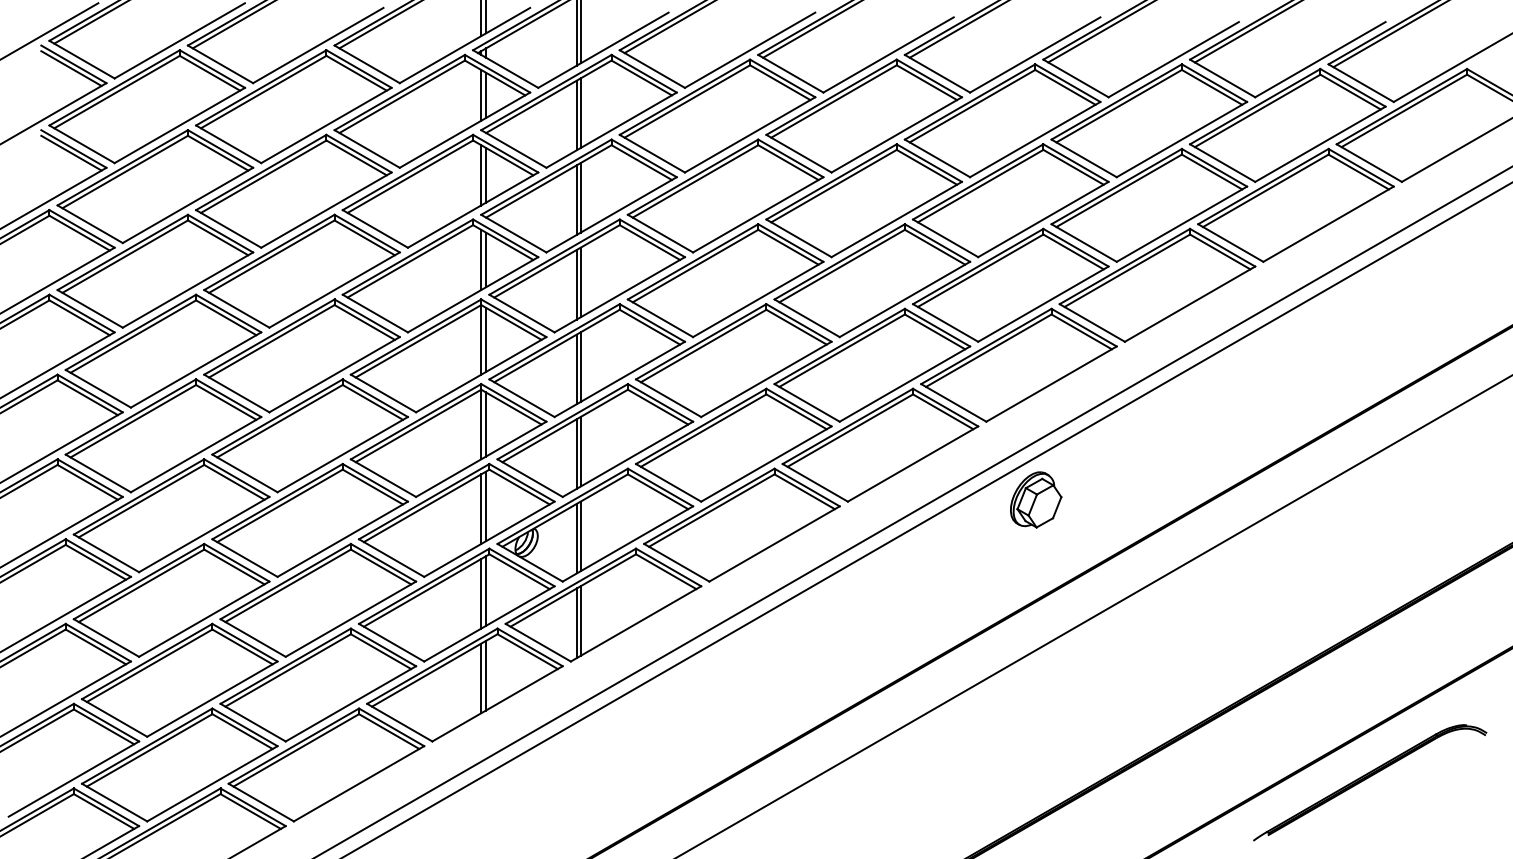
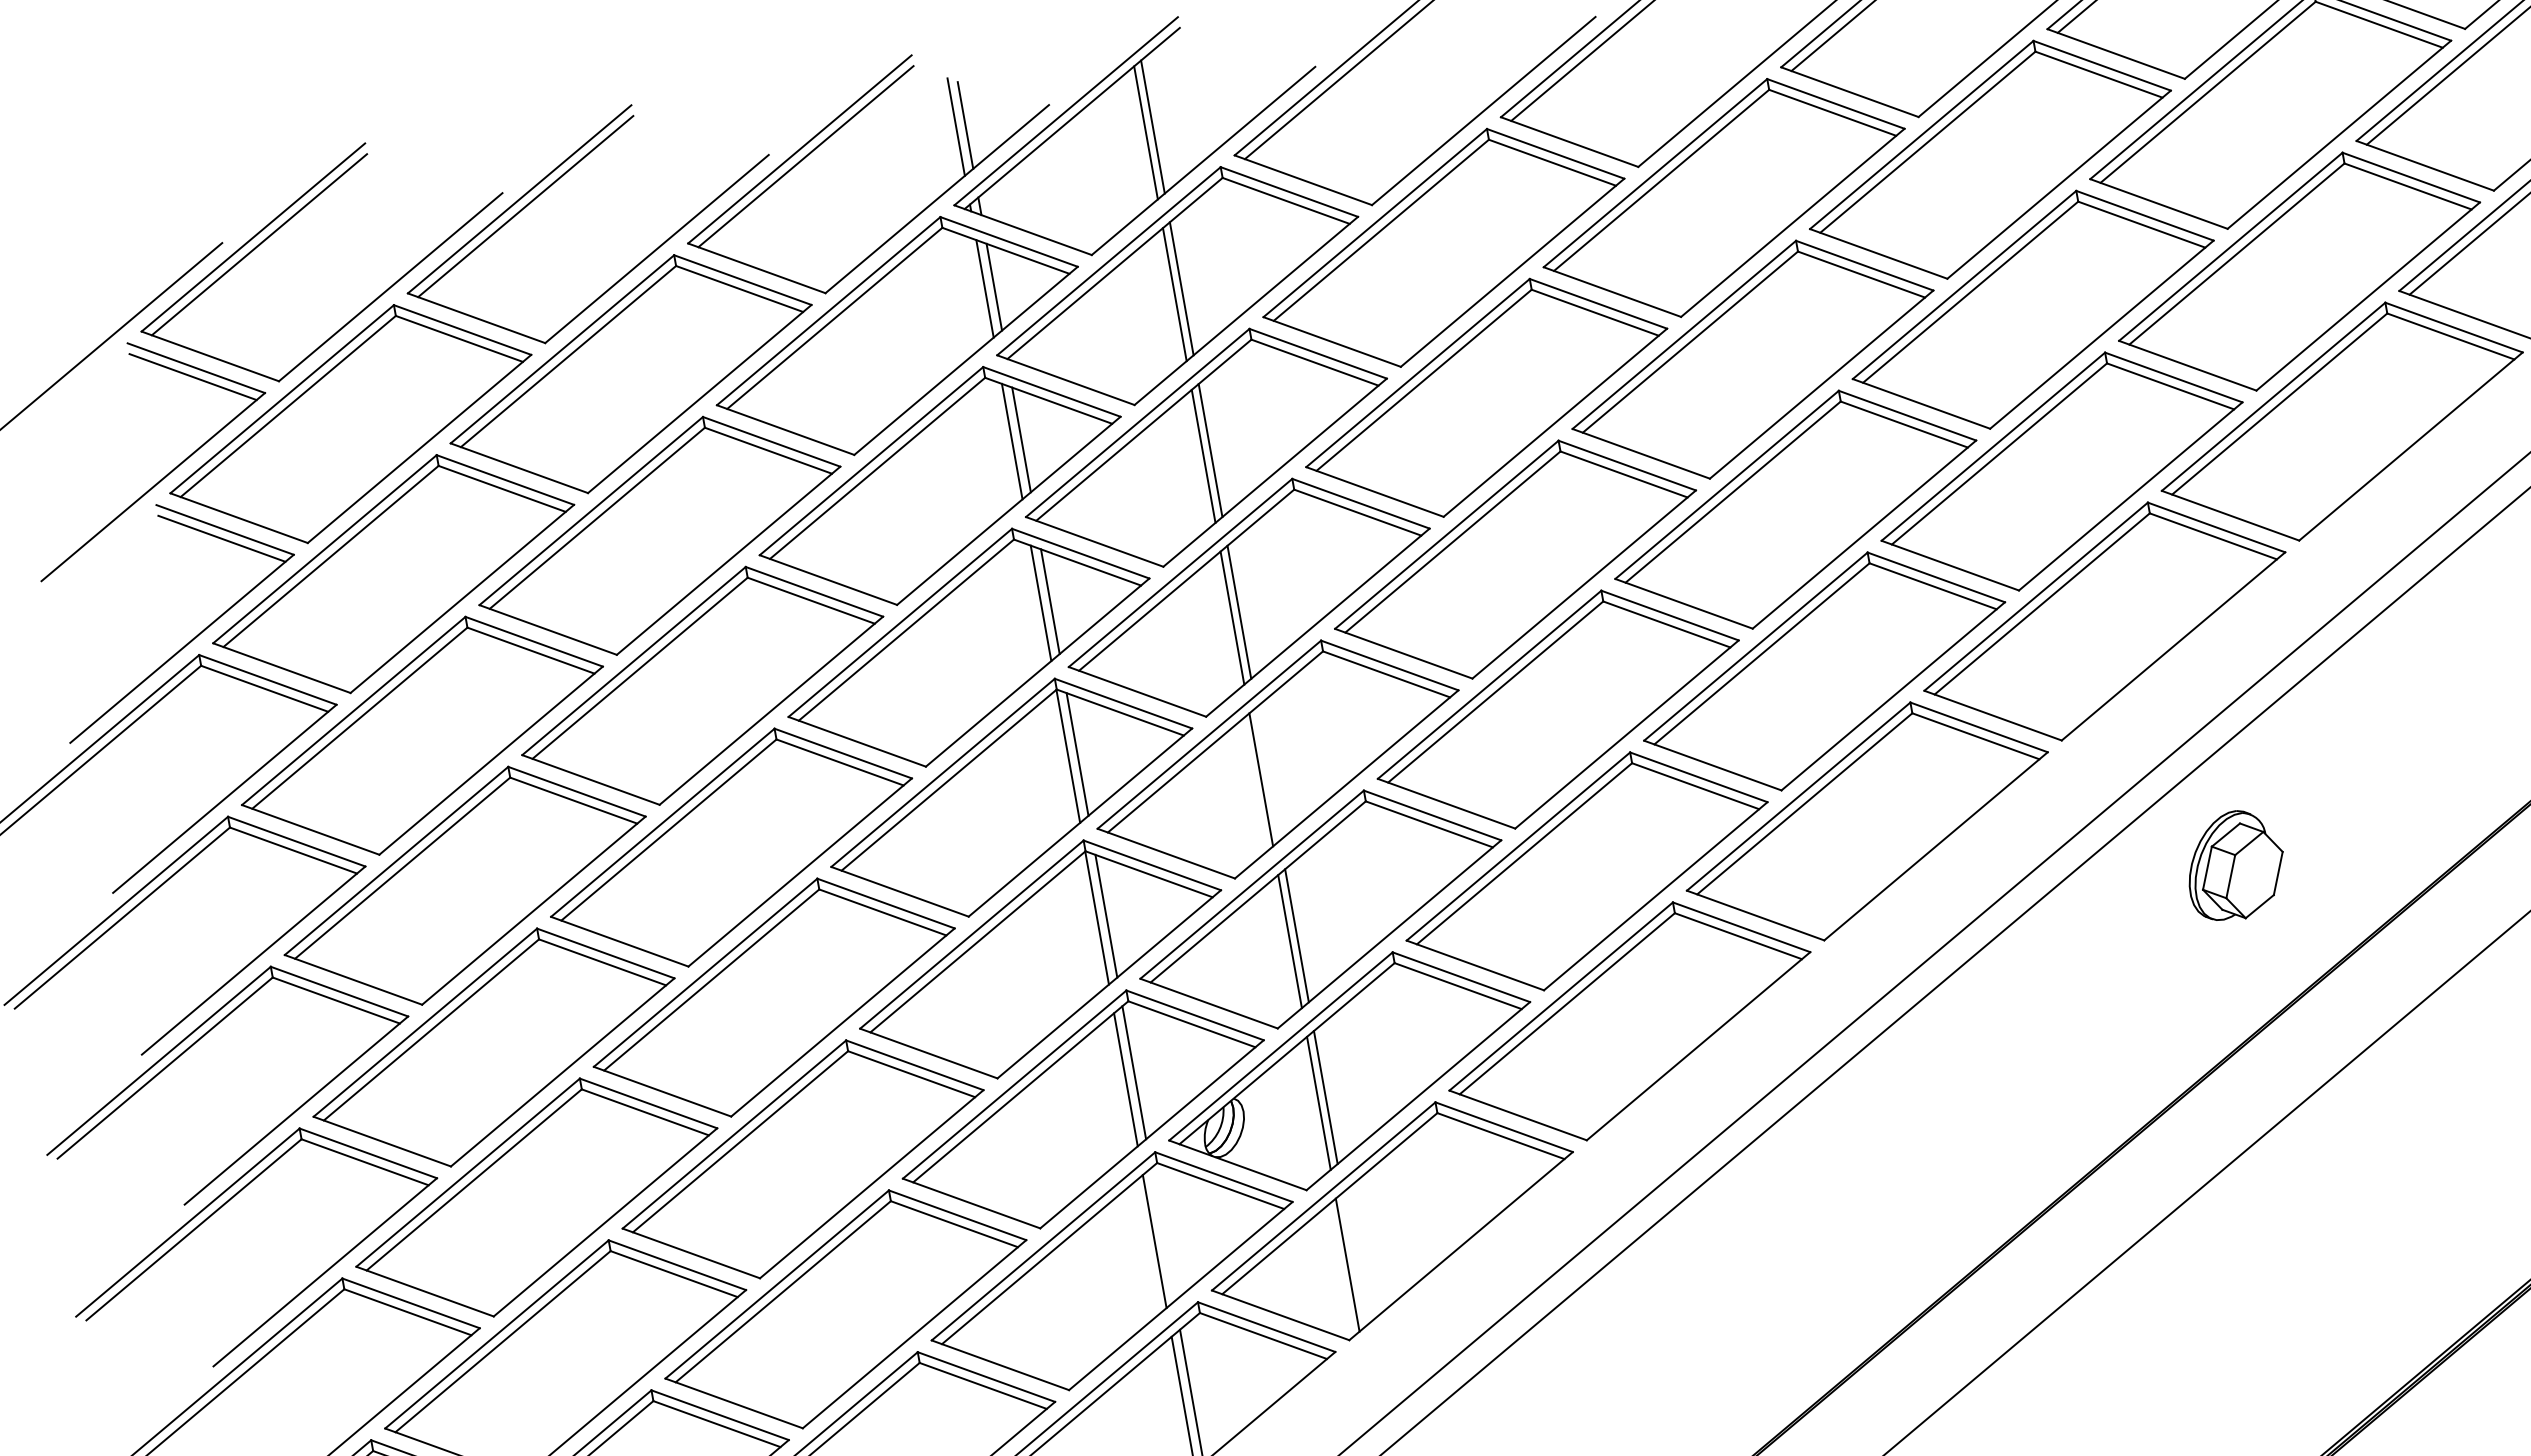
line: (580, 366) -> (1267, 773), removed
part: (1036, 499) -> (2235, 864), moved
line: (485, 590) -> (1162, 1233), removed
line: (580, 620) -> (1353, 1258), removed

